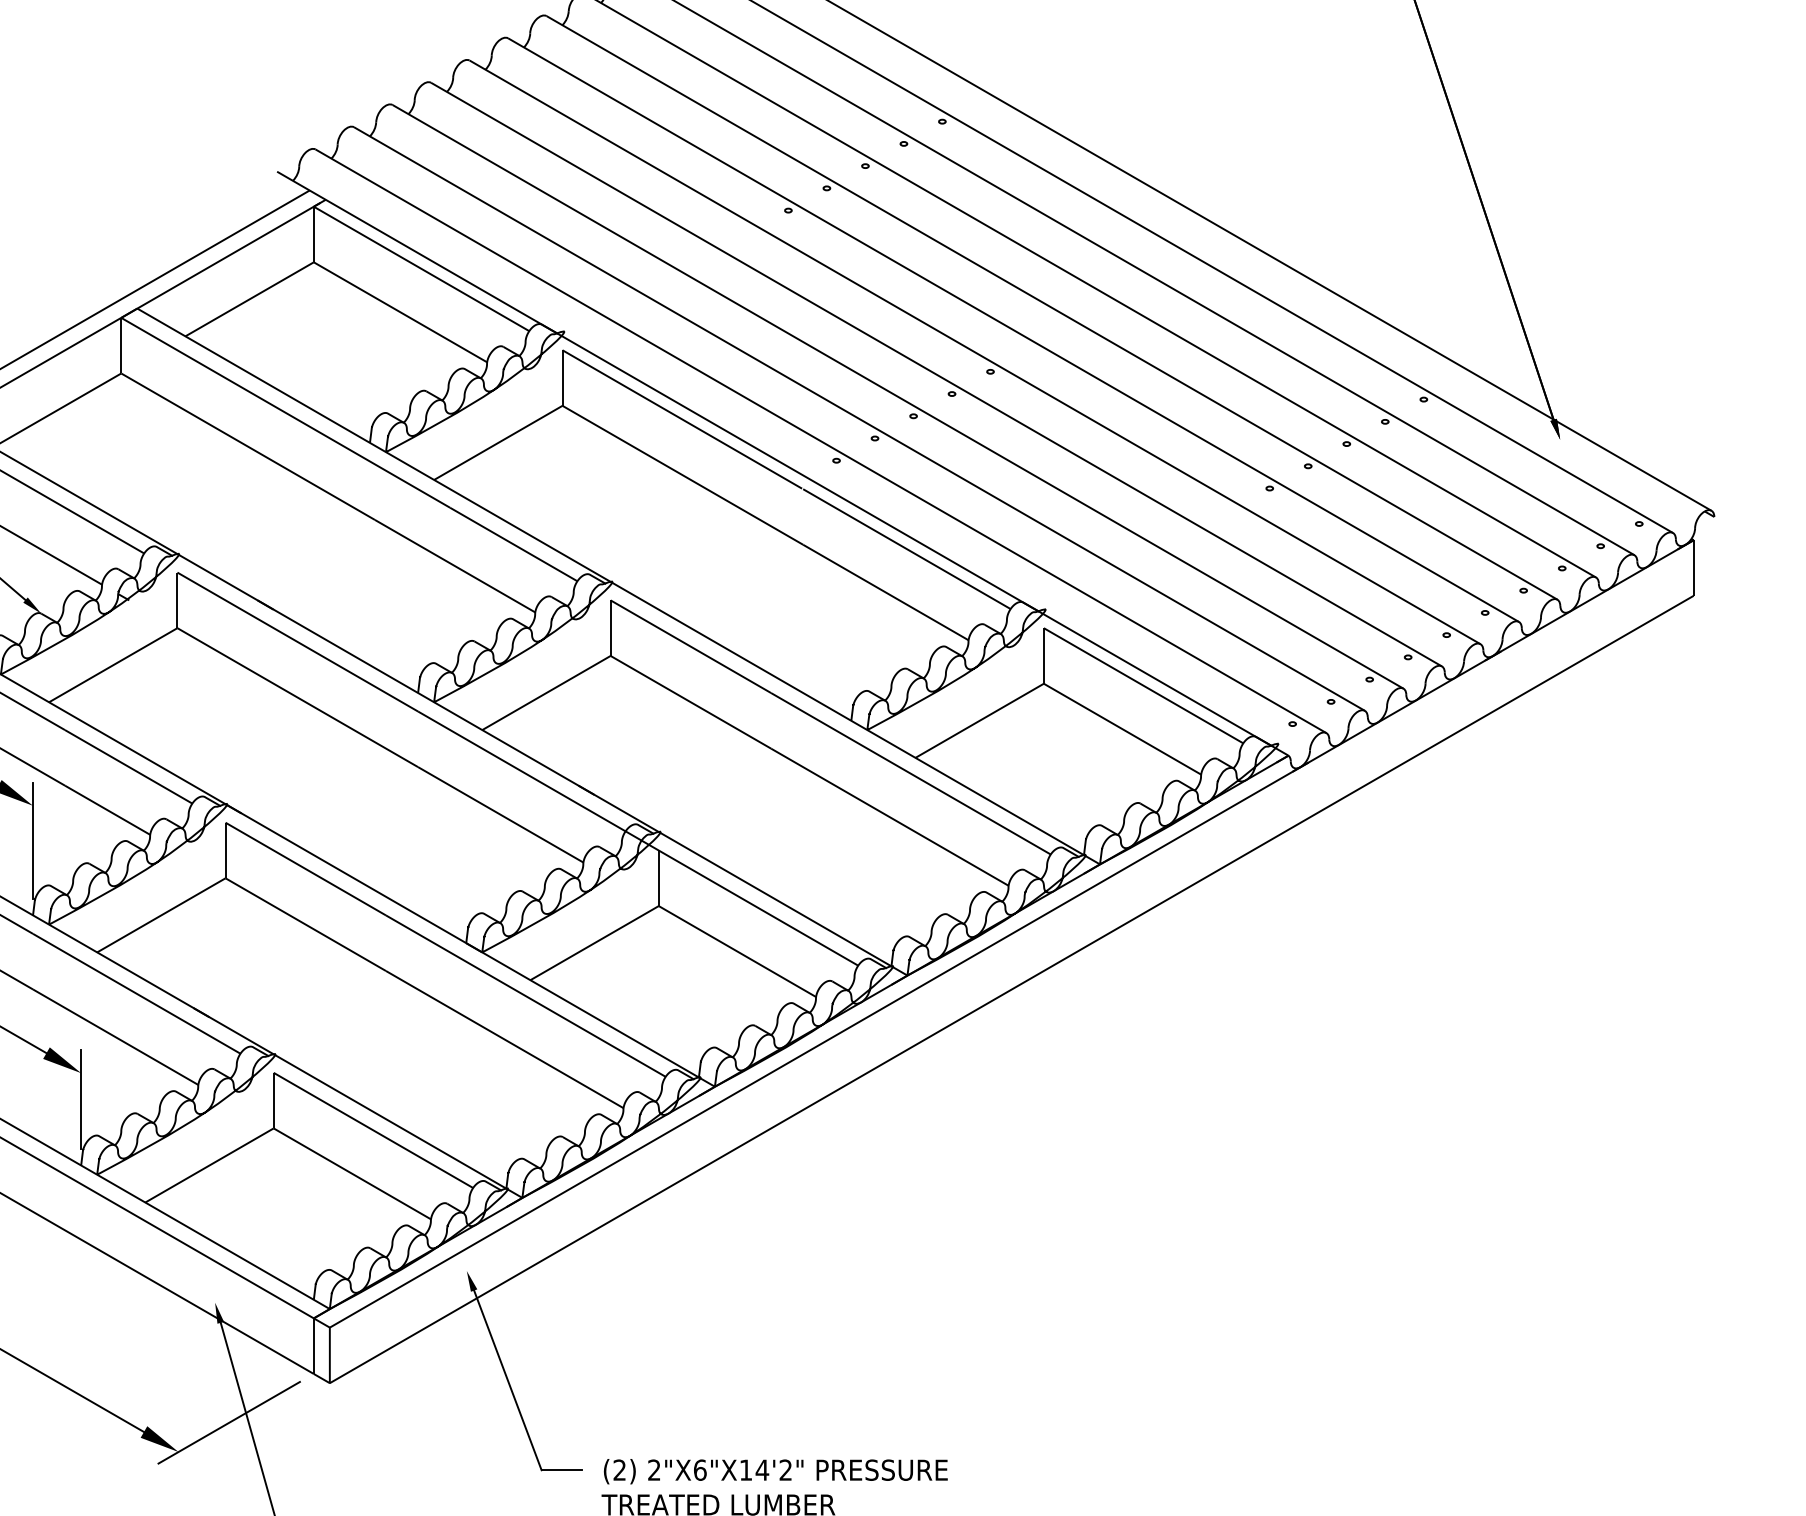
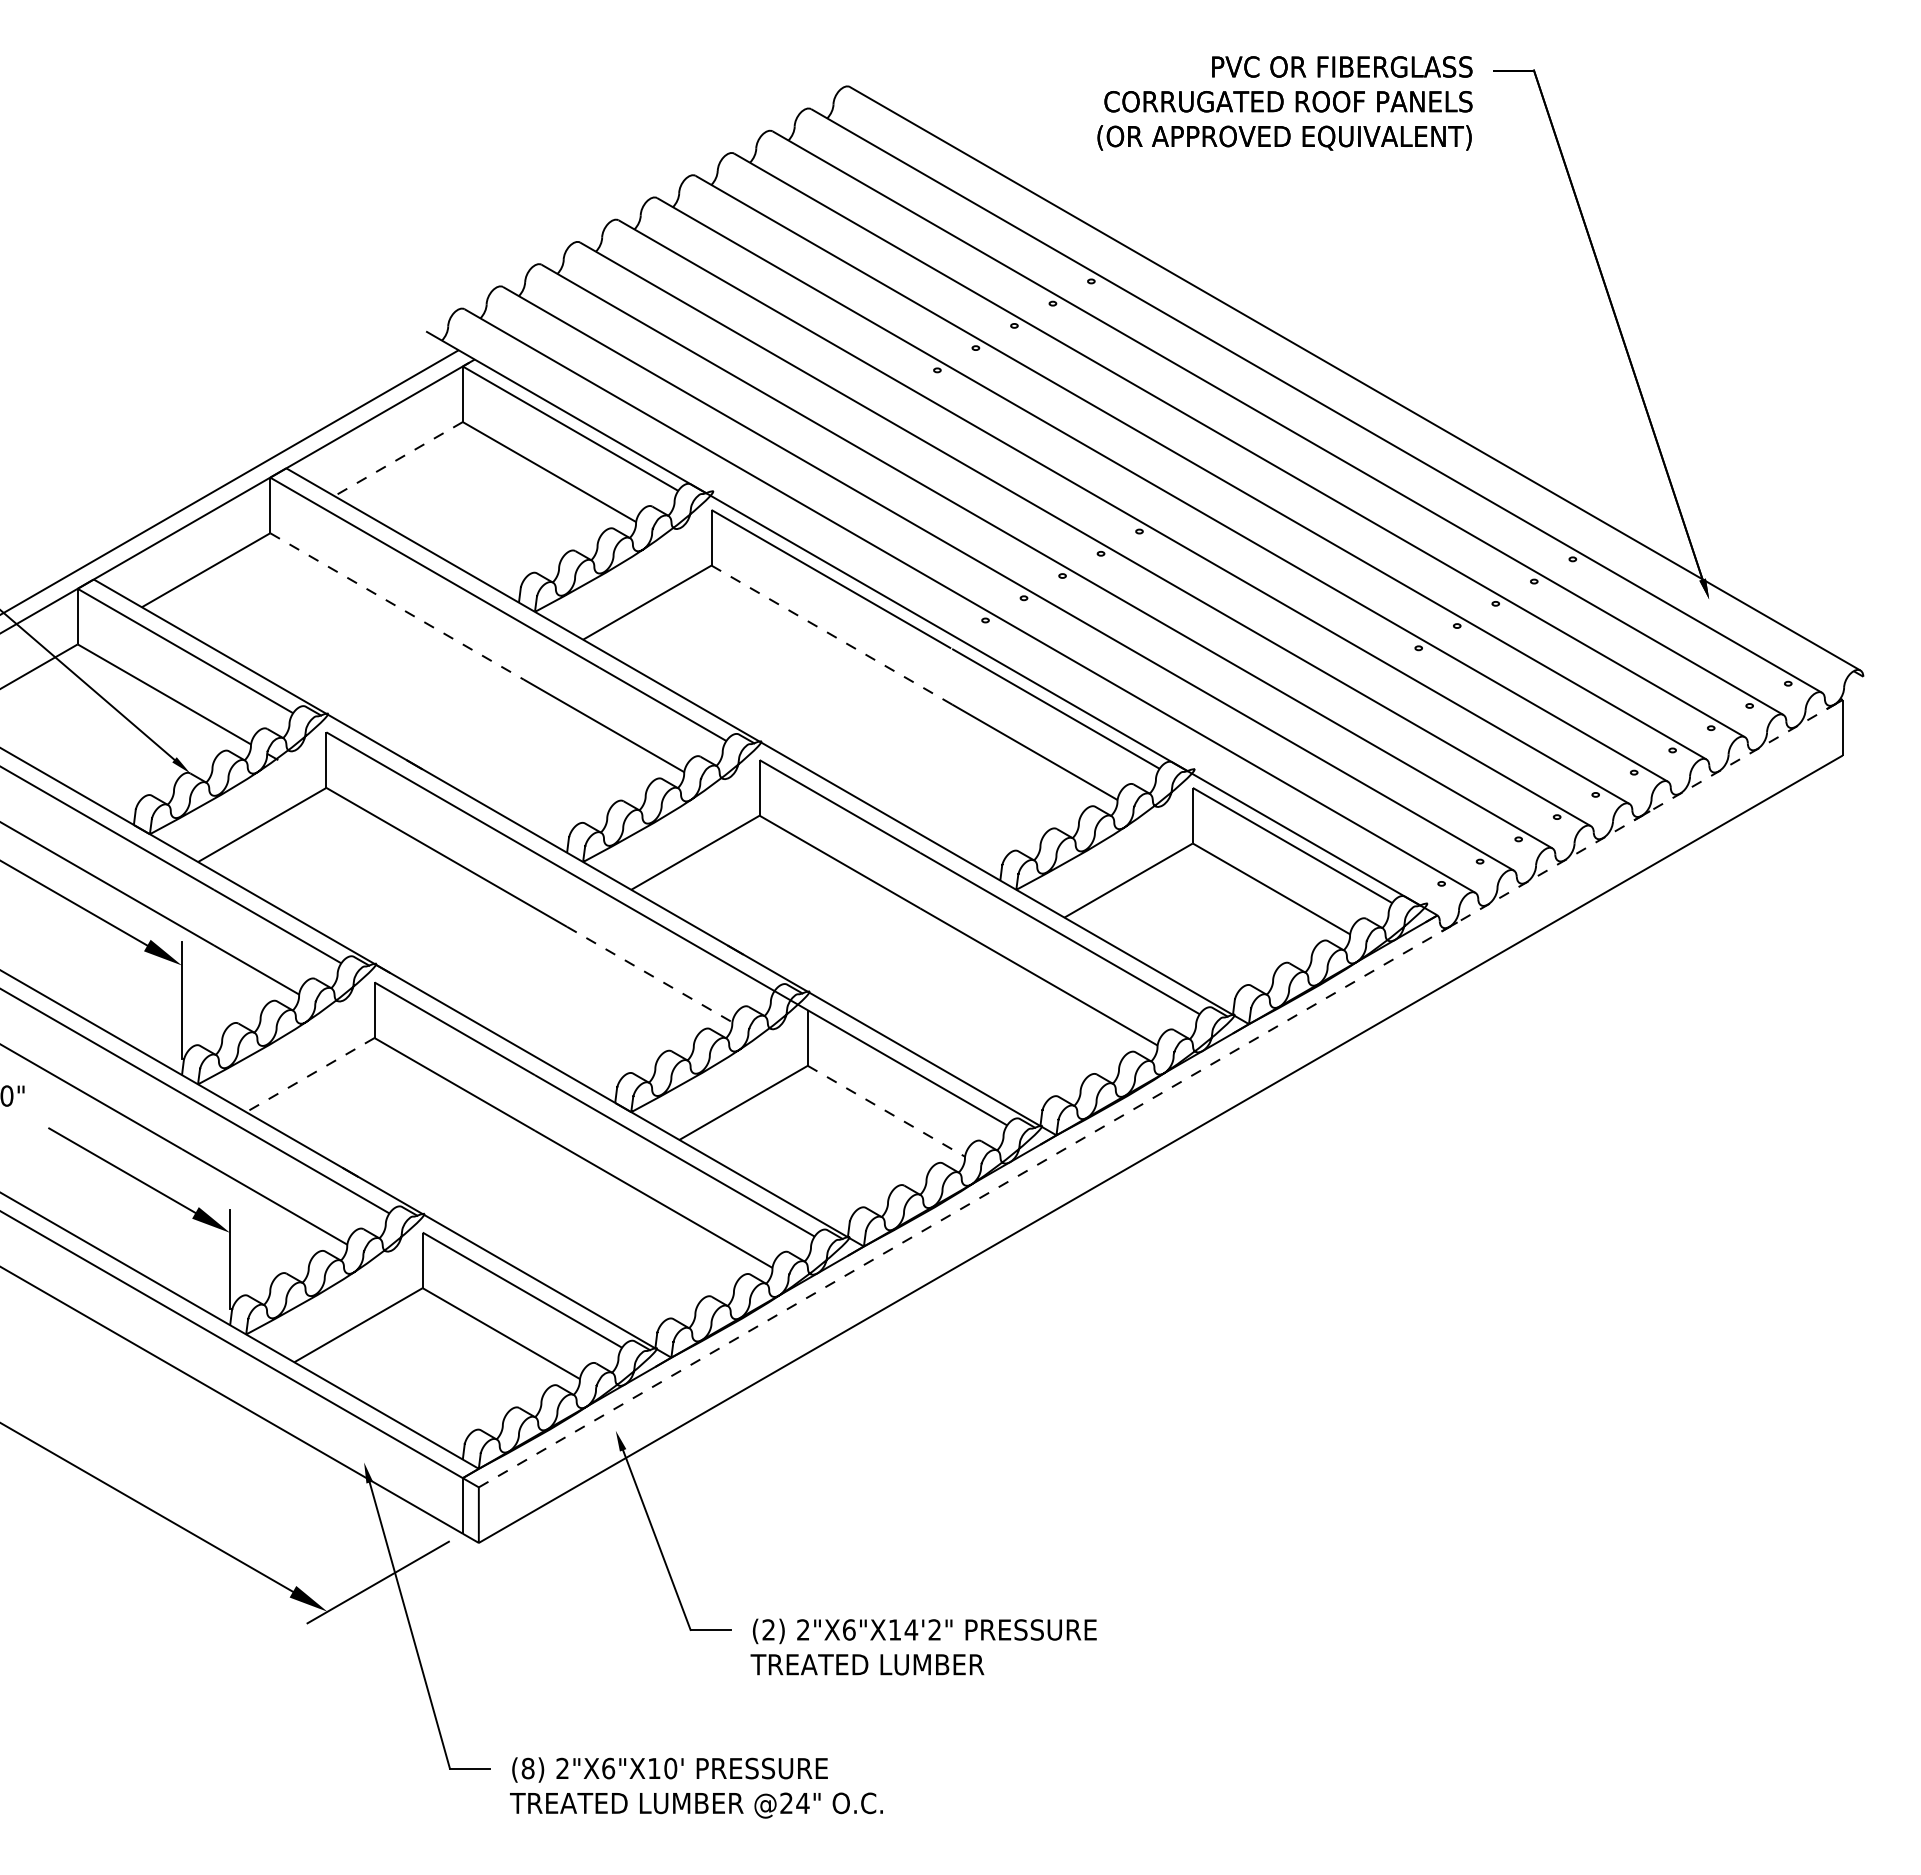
line: (249, 299) -> (398, 459), solid -> dashed
line: (248, 446) -> (397, 606), solid -> dashed
line: (682, 475) -> (831, 635), solid -> dashed
line: (501, 814) -> (650, 974), solid -> dashed
line: (160, 915) -> (309, 1075), solid -> dashed
line: (1012, 933) -> (1161, 1093), solid -> dashed
line: (737, 951) -> (886, 1111), solid -> dashed

